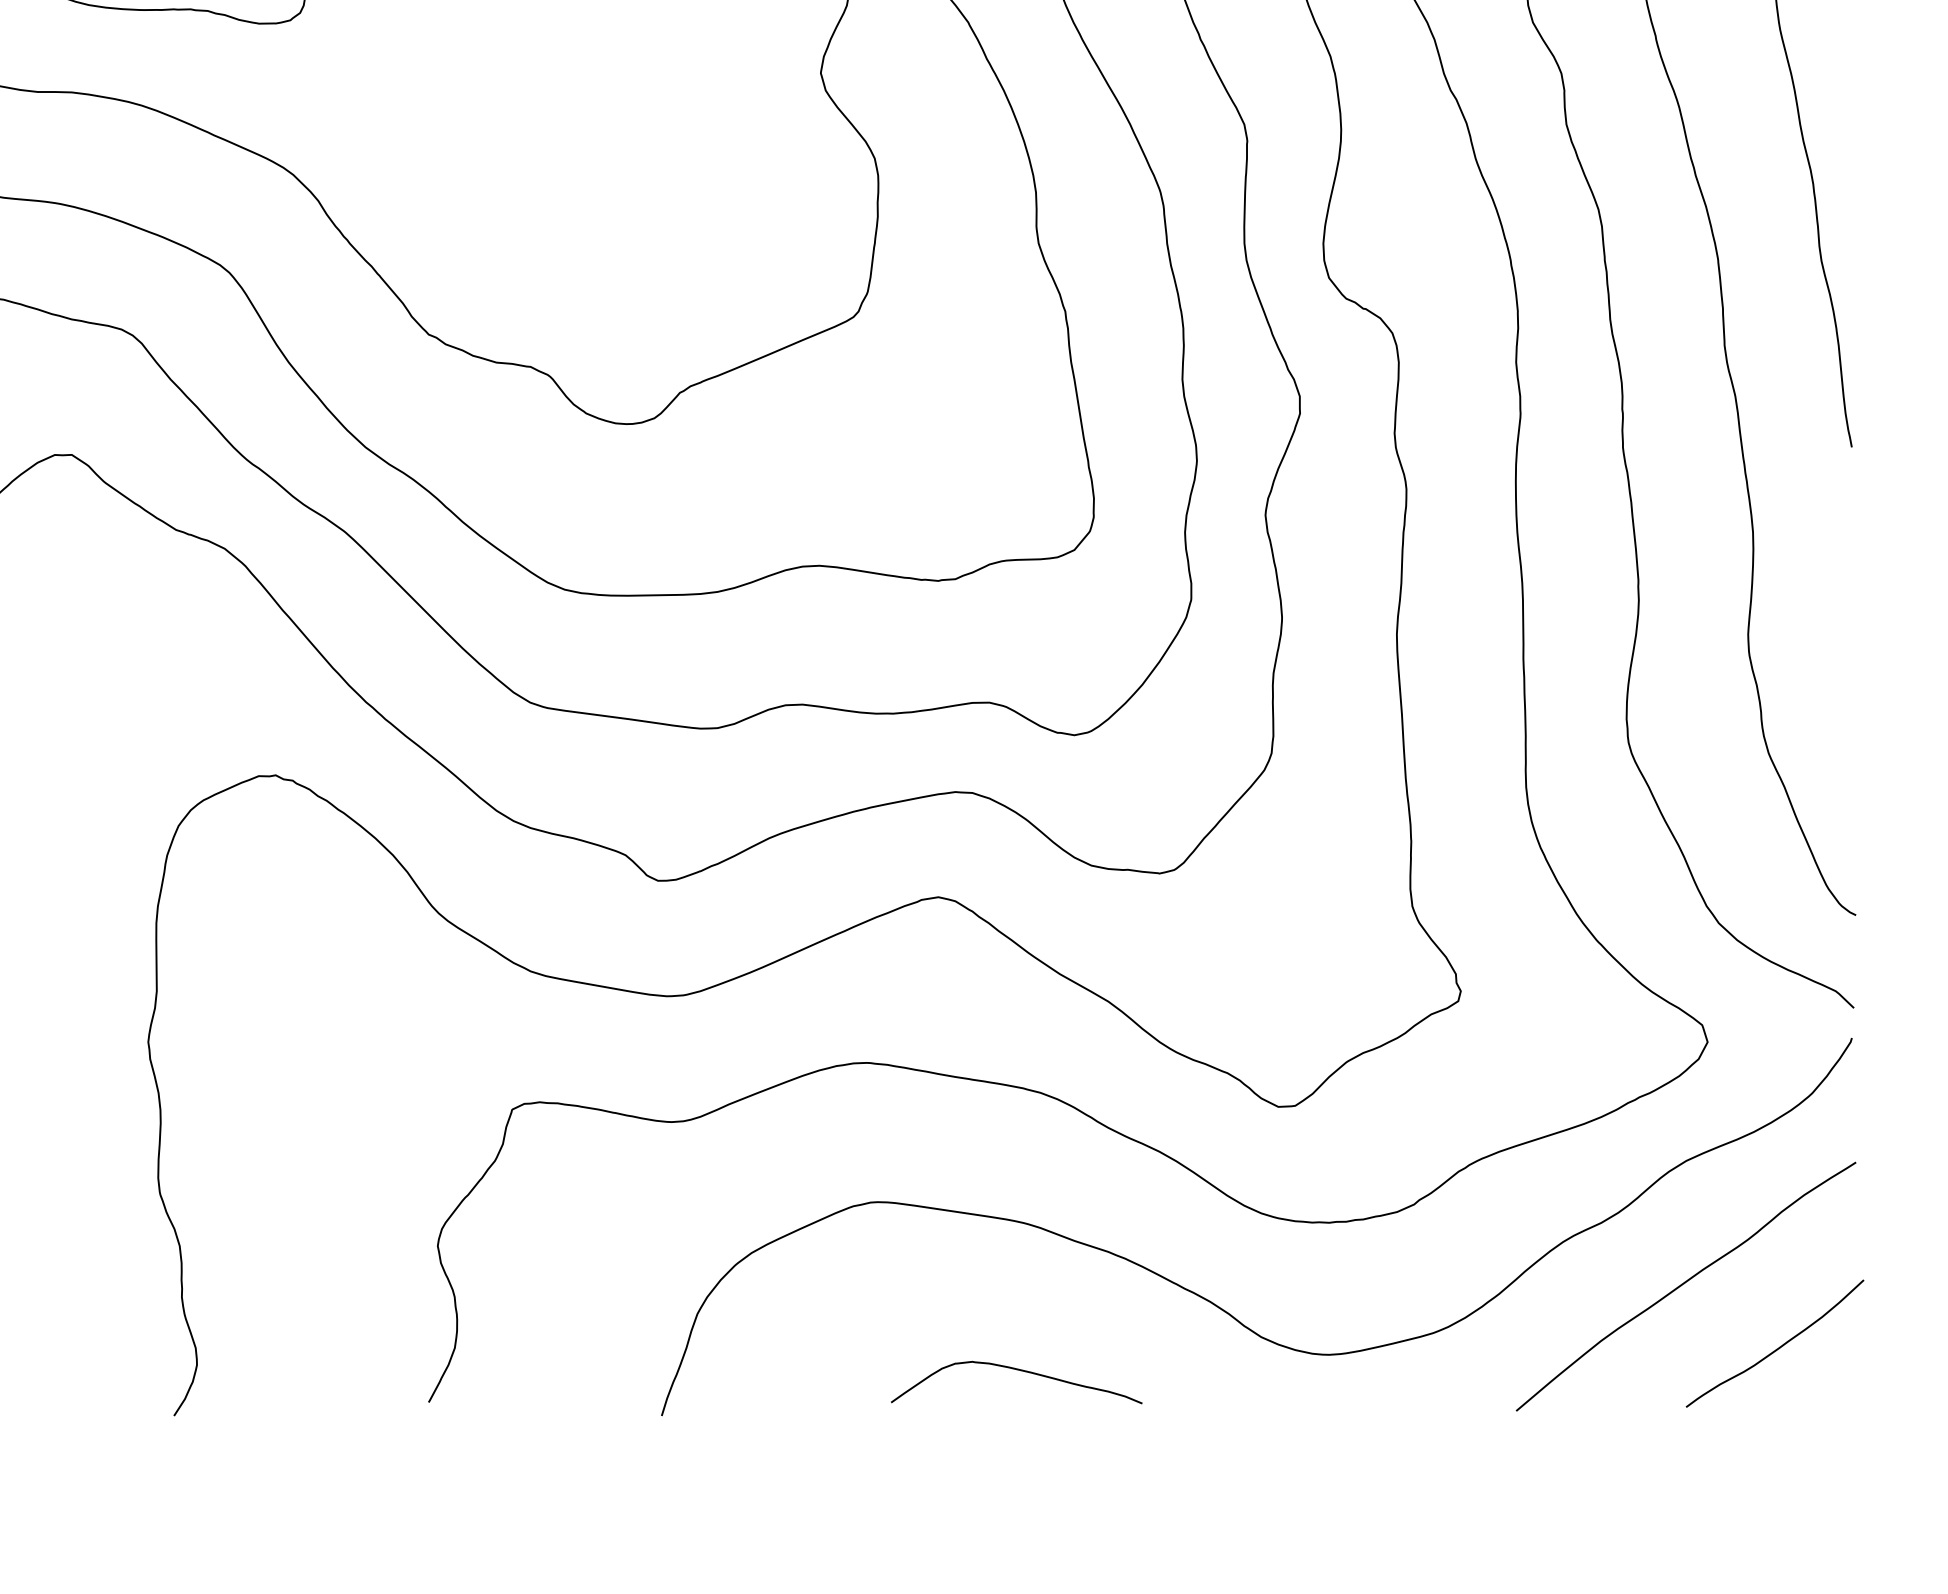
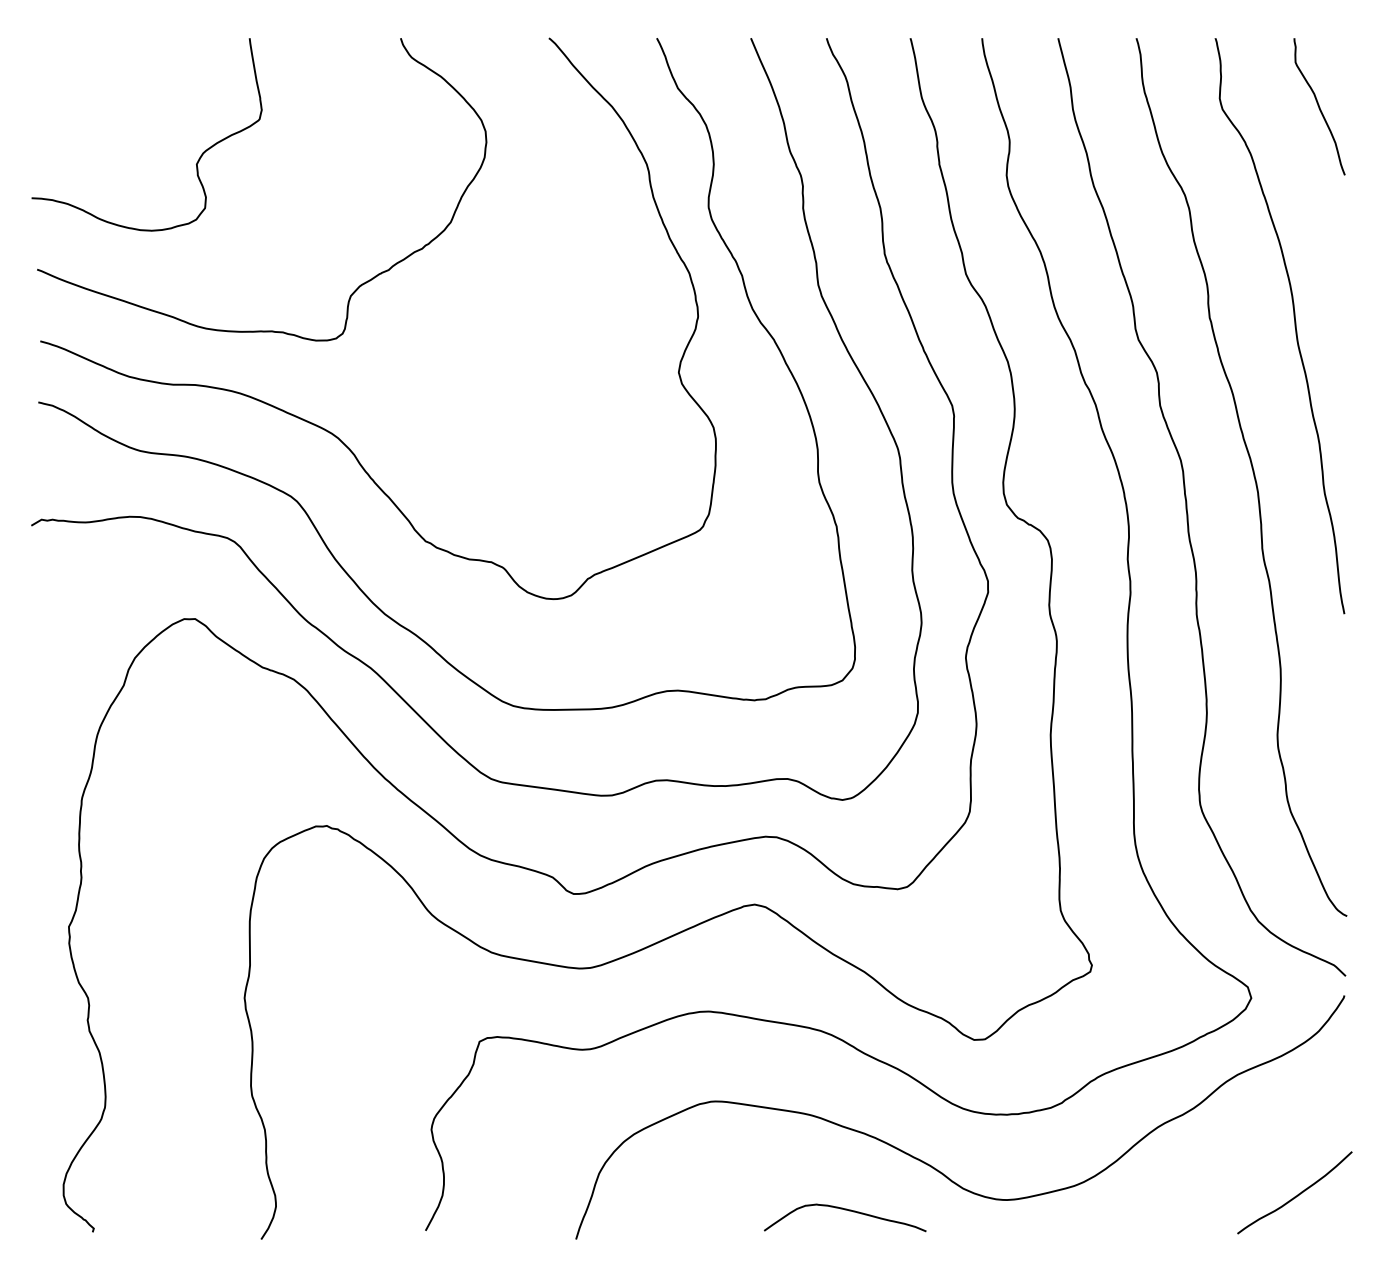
curve: (1684, 1284) -> (1236, 1154), removed
curve: (1017, 1371) -> (845, 1210), moved

